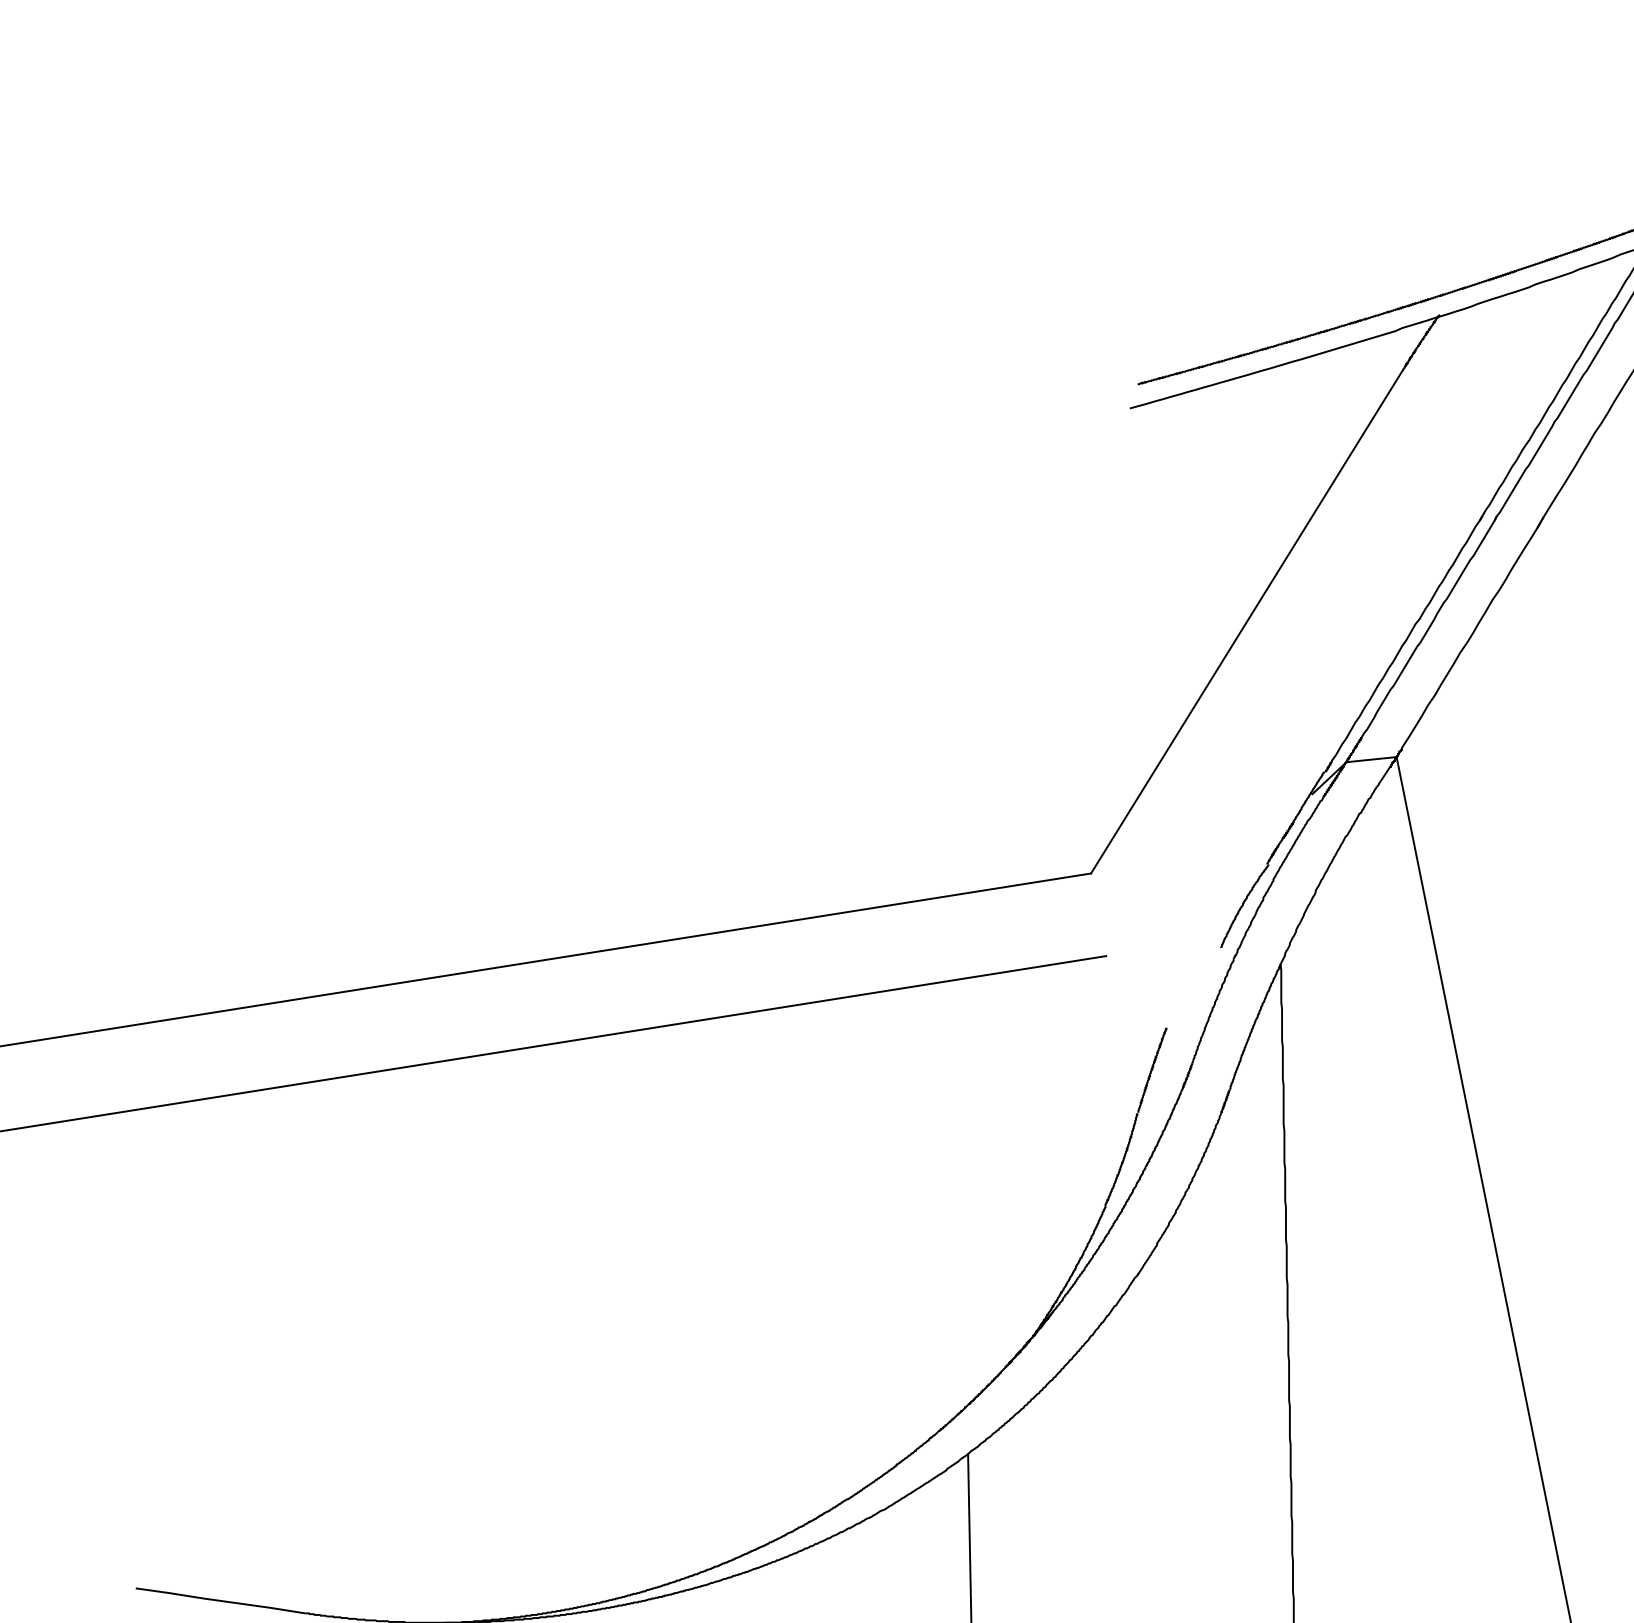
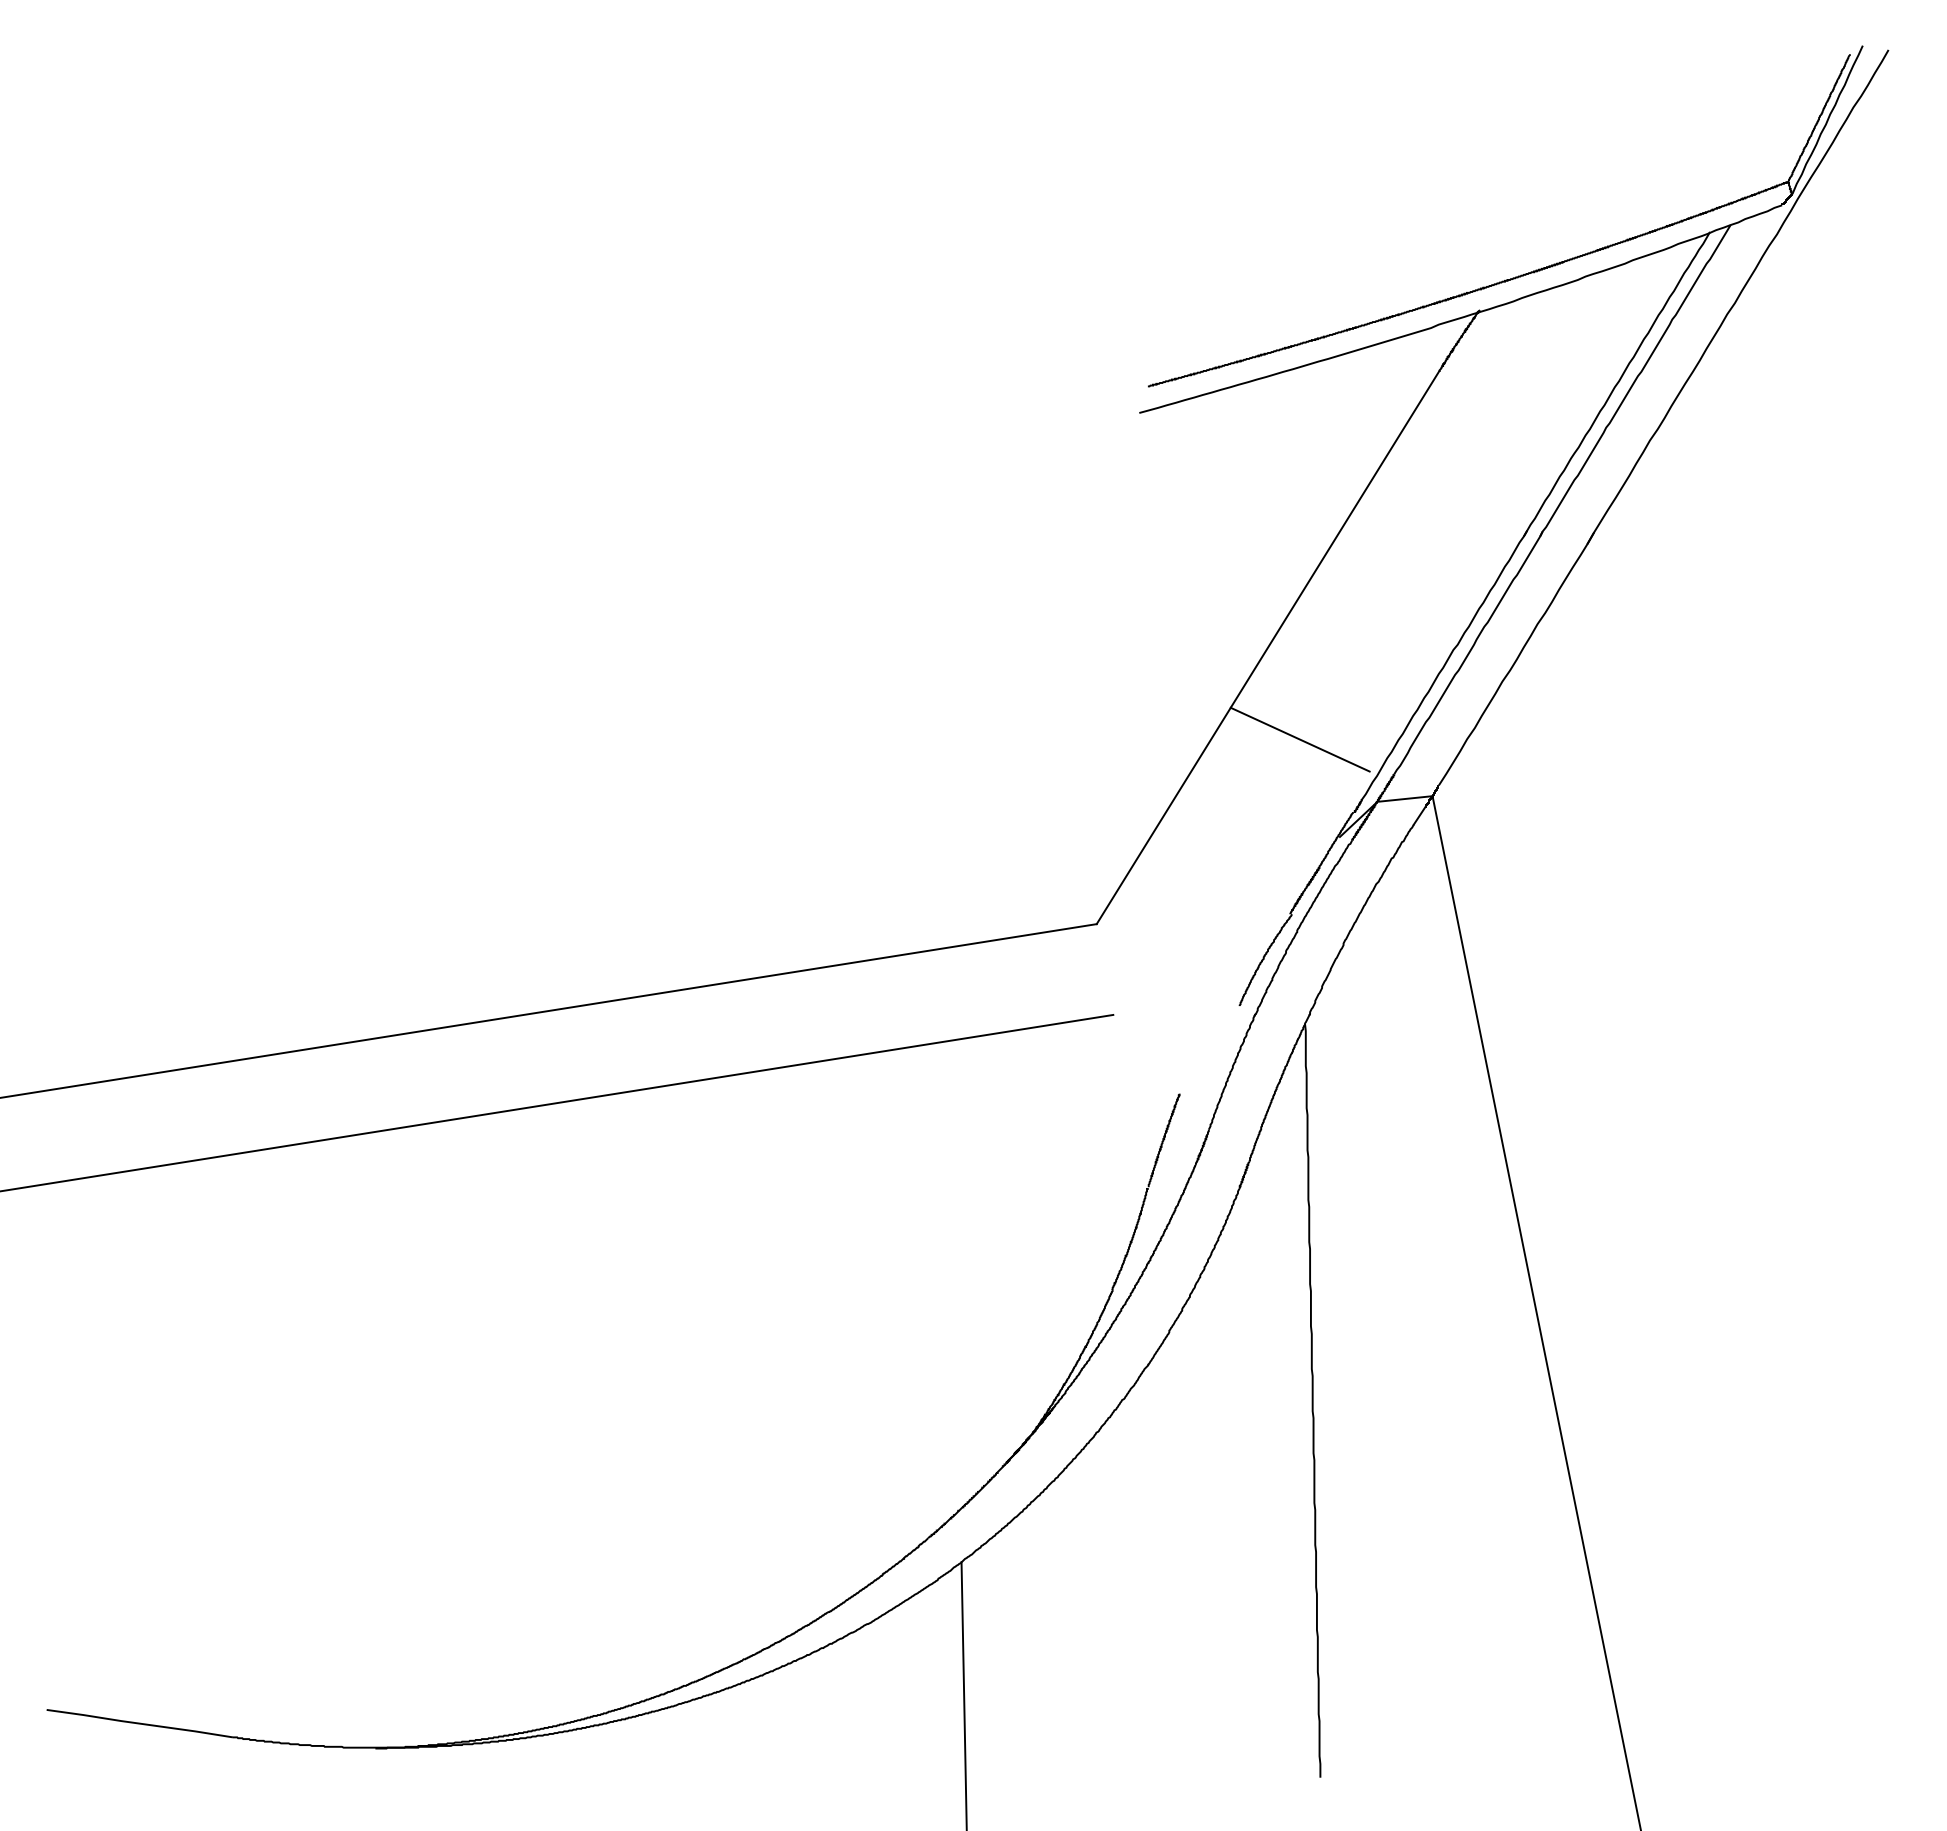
line: (1275, 705) -> (1299, 739), added

